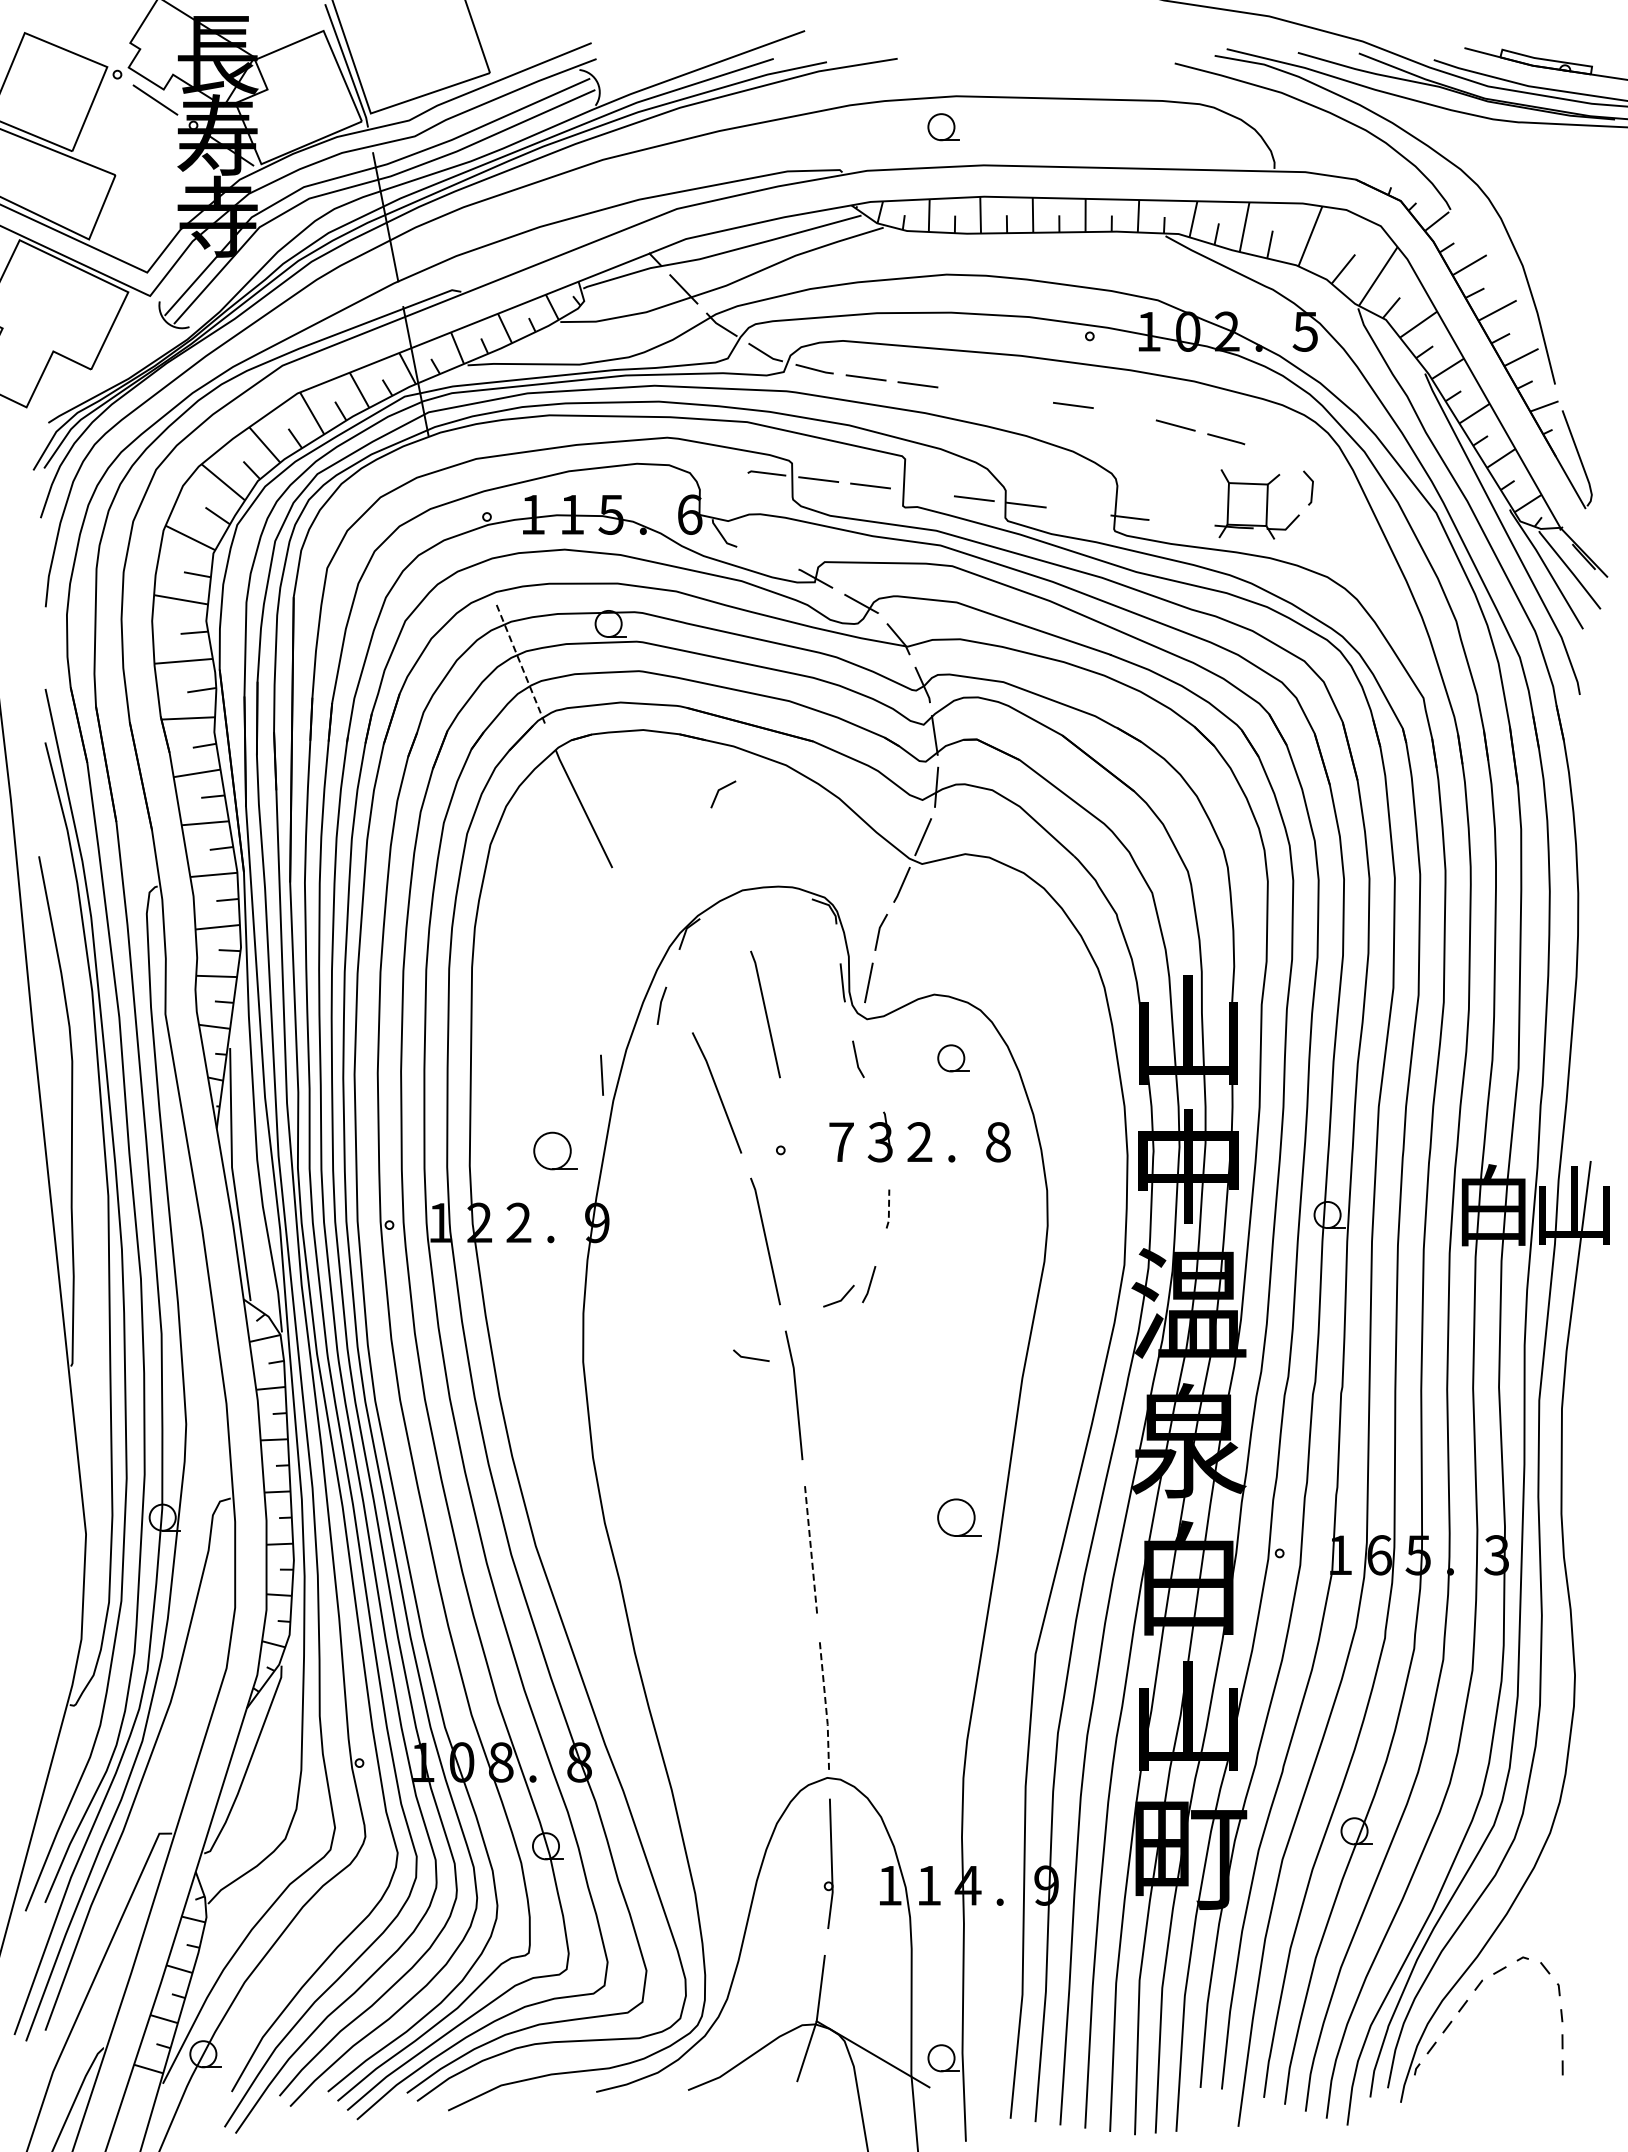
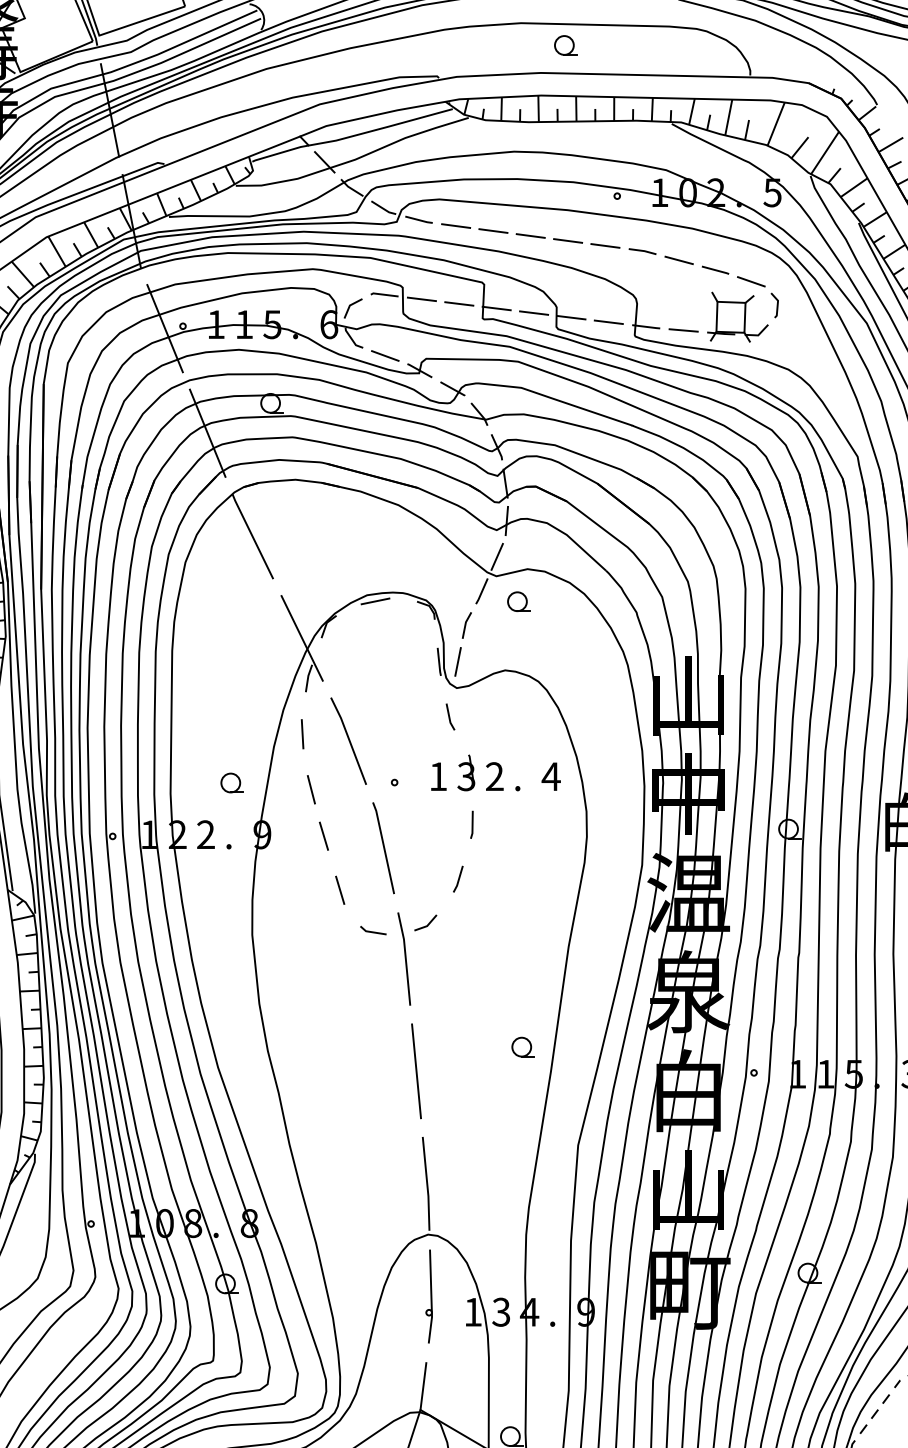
part: (943, 127) -> (565, 45), moved
line: (969, 391) -> (530, 235), added
line: (1021, 398) -> (568, 240), added
line: (1124, 413) -> (642, 251), added
line: (1275, 454) -> (751, 281), added
line: (921, 491) -> (495, 307), added
line: (1077, 511) -> (608, 322), added
line: (461, 519) -> (164, 328), added
line: (1181, 522) -> (683, 330), added
line: (767, 557) -> (385, 355), added
line: (521, 665) -> (207, 433), dashed -> solid
line: (720, 790) -> (351, 305), moved
line: (754, 898) -> (375, 601), added
line: (652, 950) -> (302, 638), added
line: (765, 1014) -> (383, 684), removed
part: (953, 1058) -> (519, 601), moved
line: (601, 1074) -> (302, 733), moved
text: (841, 1141) -> (438, 776), 7 -> 1
text: (997, 1142) -> (550, 776), 8 -> 4
part: (555, 1150) -> (232, 782), size x0.71
line: (665, 1160) -> (311, 789), added
line: (888, 1209) -> (472, 825), dashed -> solid
line: (682, 1224) -> (323, 835), added
line: (841, 1298) -> (427, 924), moved
line: (704, 1299) -> (339, 889), added
part: (959, 1517) -> (523, 1047), size x0.71
line: (811, 1551) -> (416, 1071), dashed -> solid
text: (1379, 1555) -> (825, 1074), 6 -> 1
line: (826, 1708) -> (427, 1184), dashed -> solid
text: (928, 1885) -> (501, 1312), 1 -> 3

